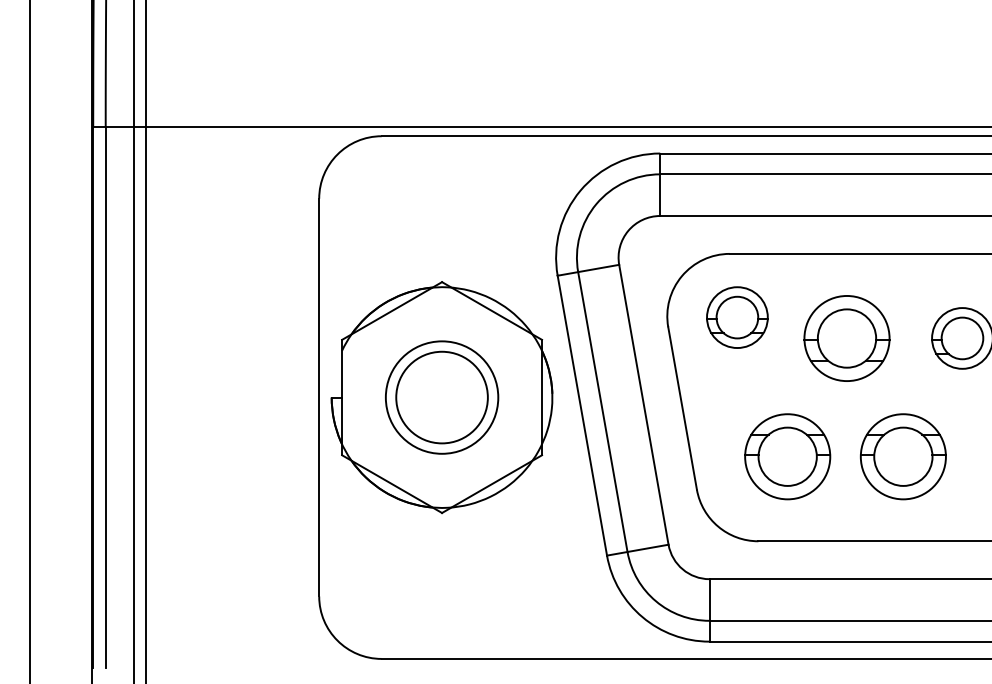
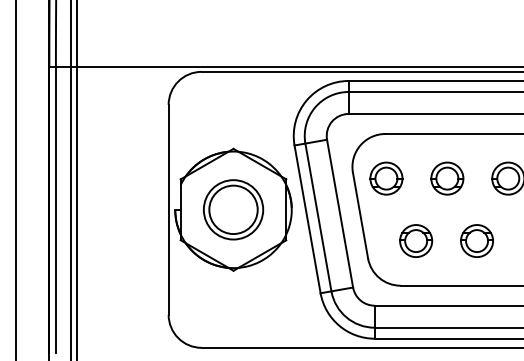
part: (737, 317) -> (386, 178), moved
part: (847, 338) -> (447, 178), size x0.71
part: (788, 455) -> (416, 240), size x0.71
part: (902, 455) -> (476, 240), size x0.71

